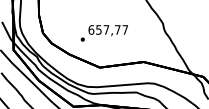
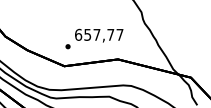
text: (103, 33) -> (93, 39), moved

